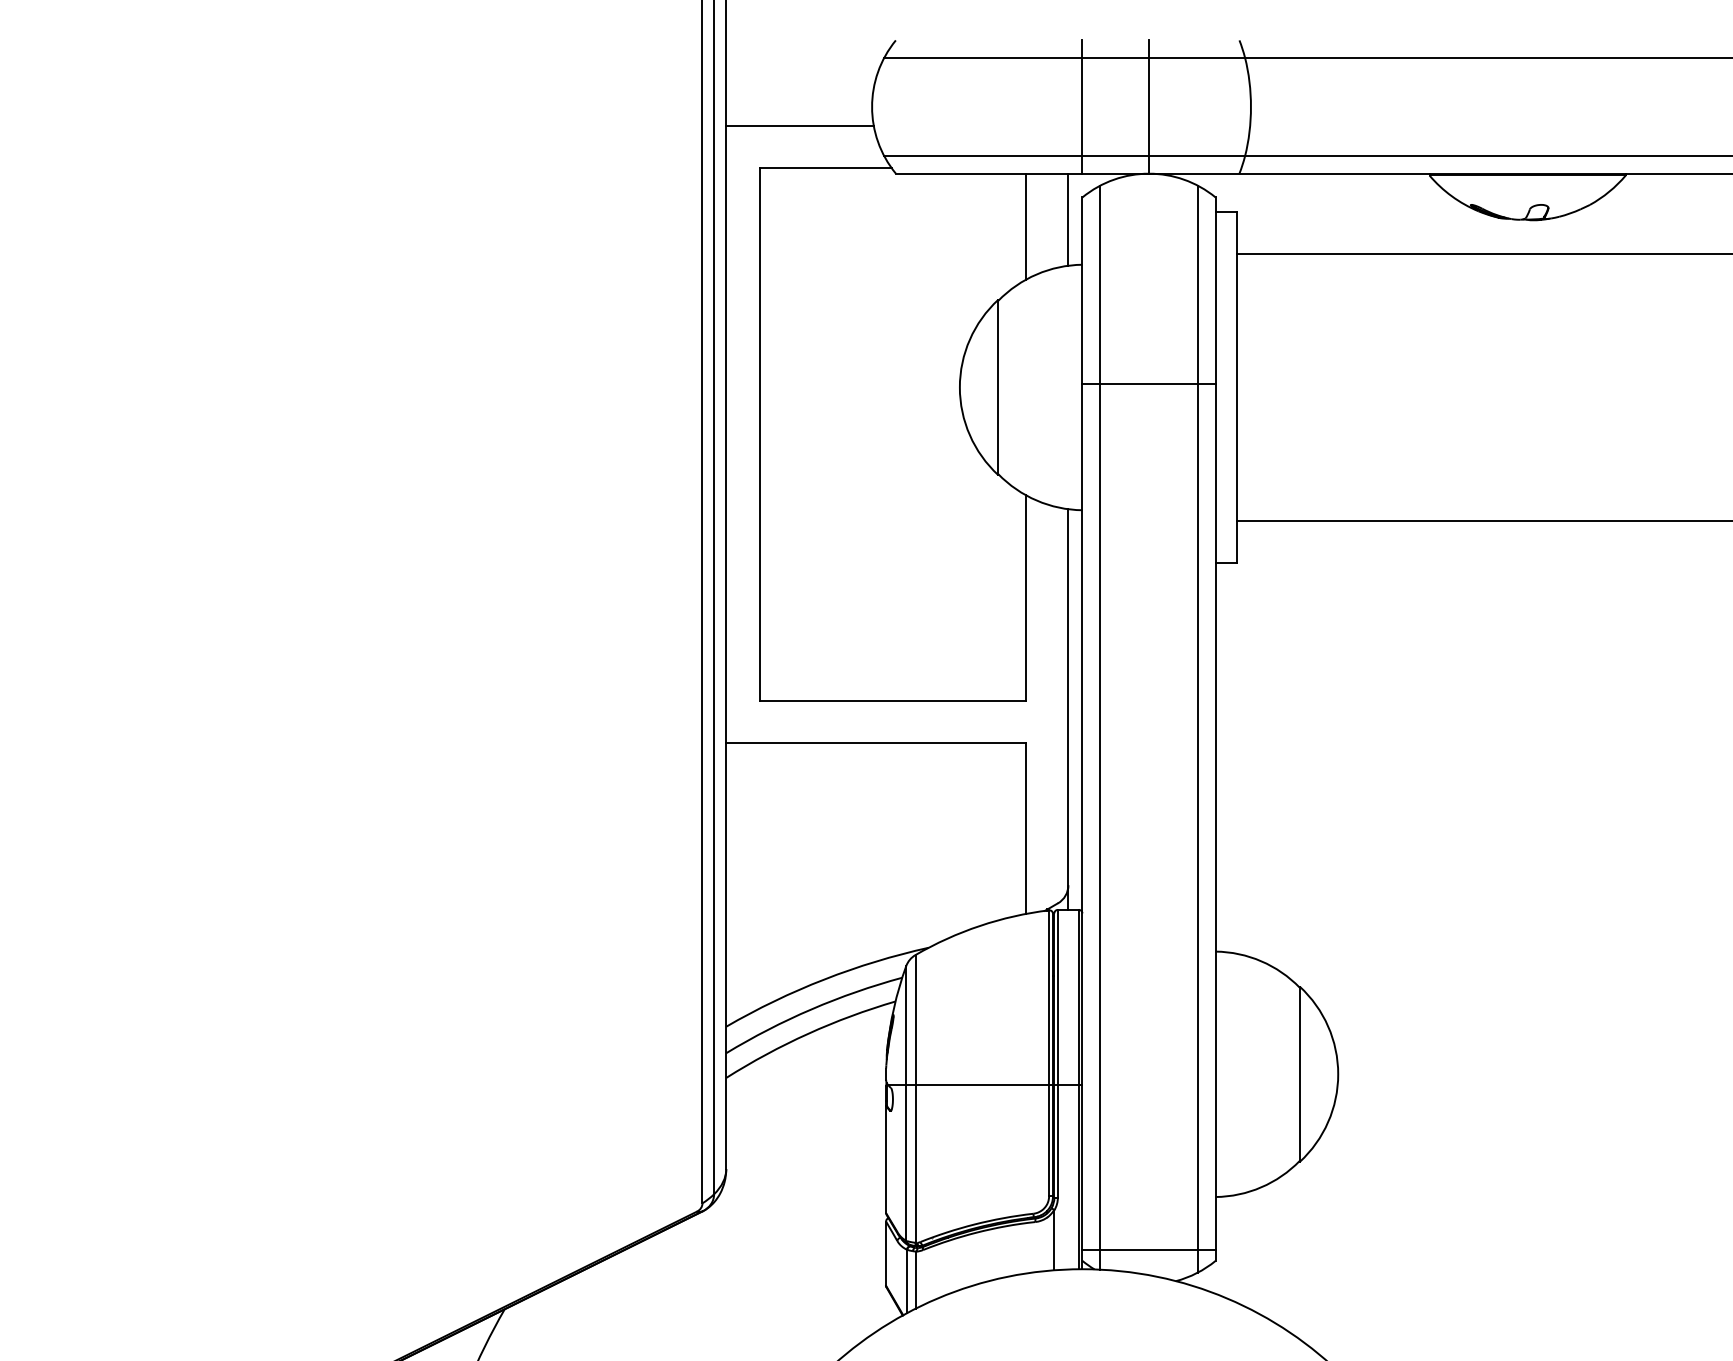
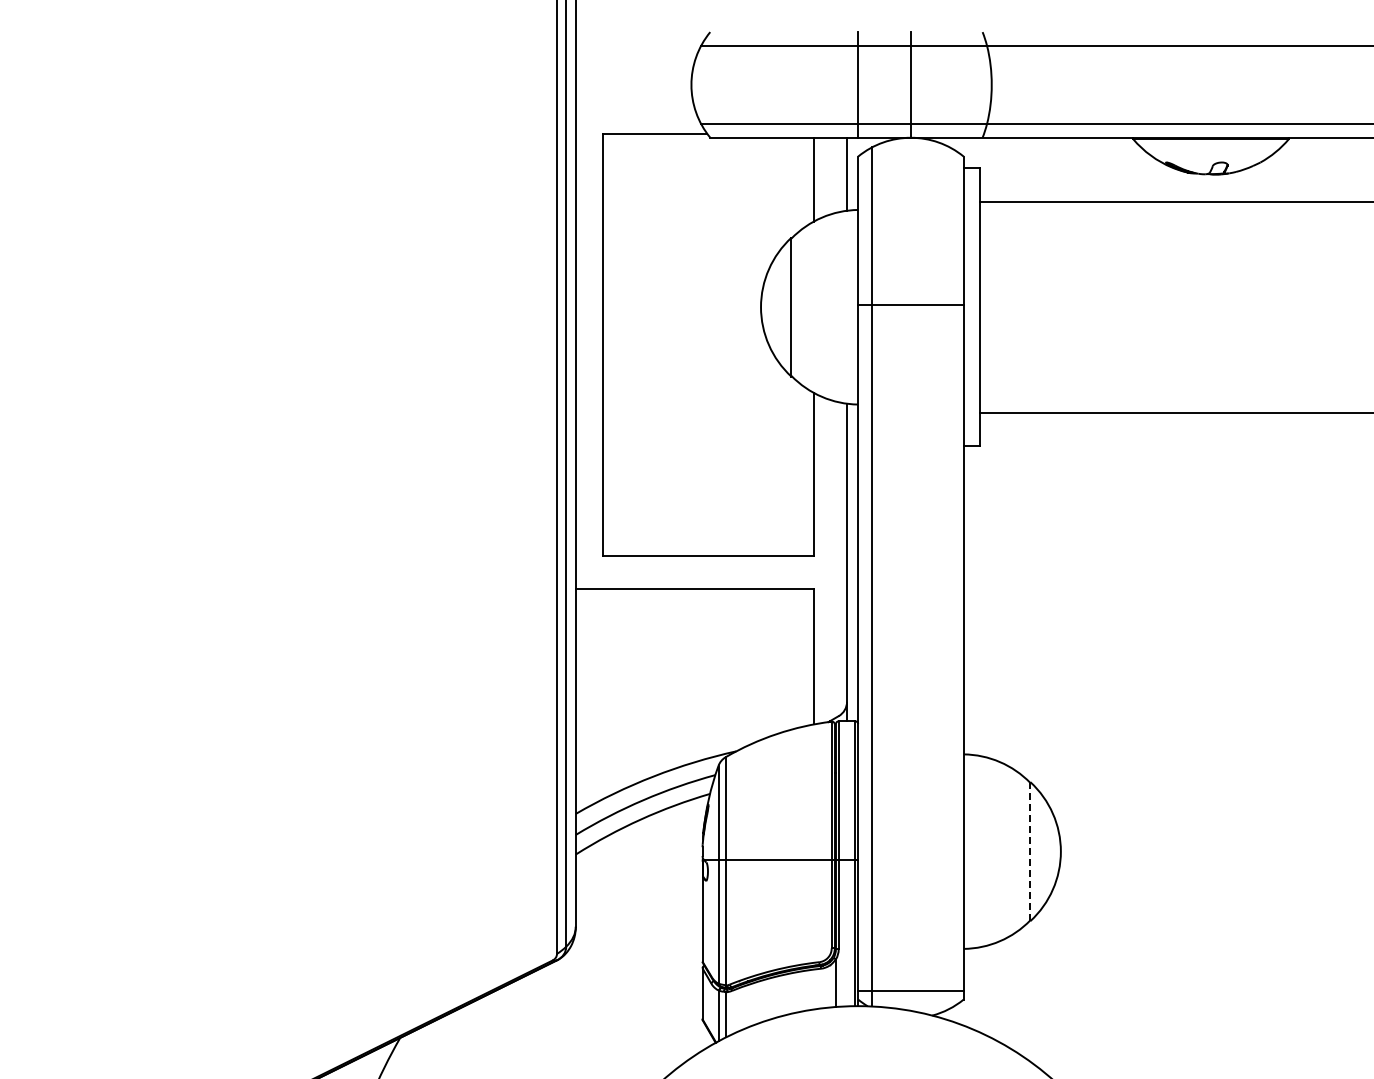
line: (799, 126) -> (633, 100), removed
line: (1197, 728) -> (949, 577), removed
line: (1299, 1075) -> (1030, 852), solid -> dashed

